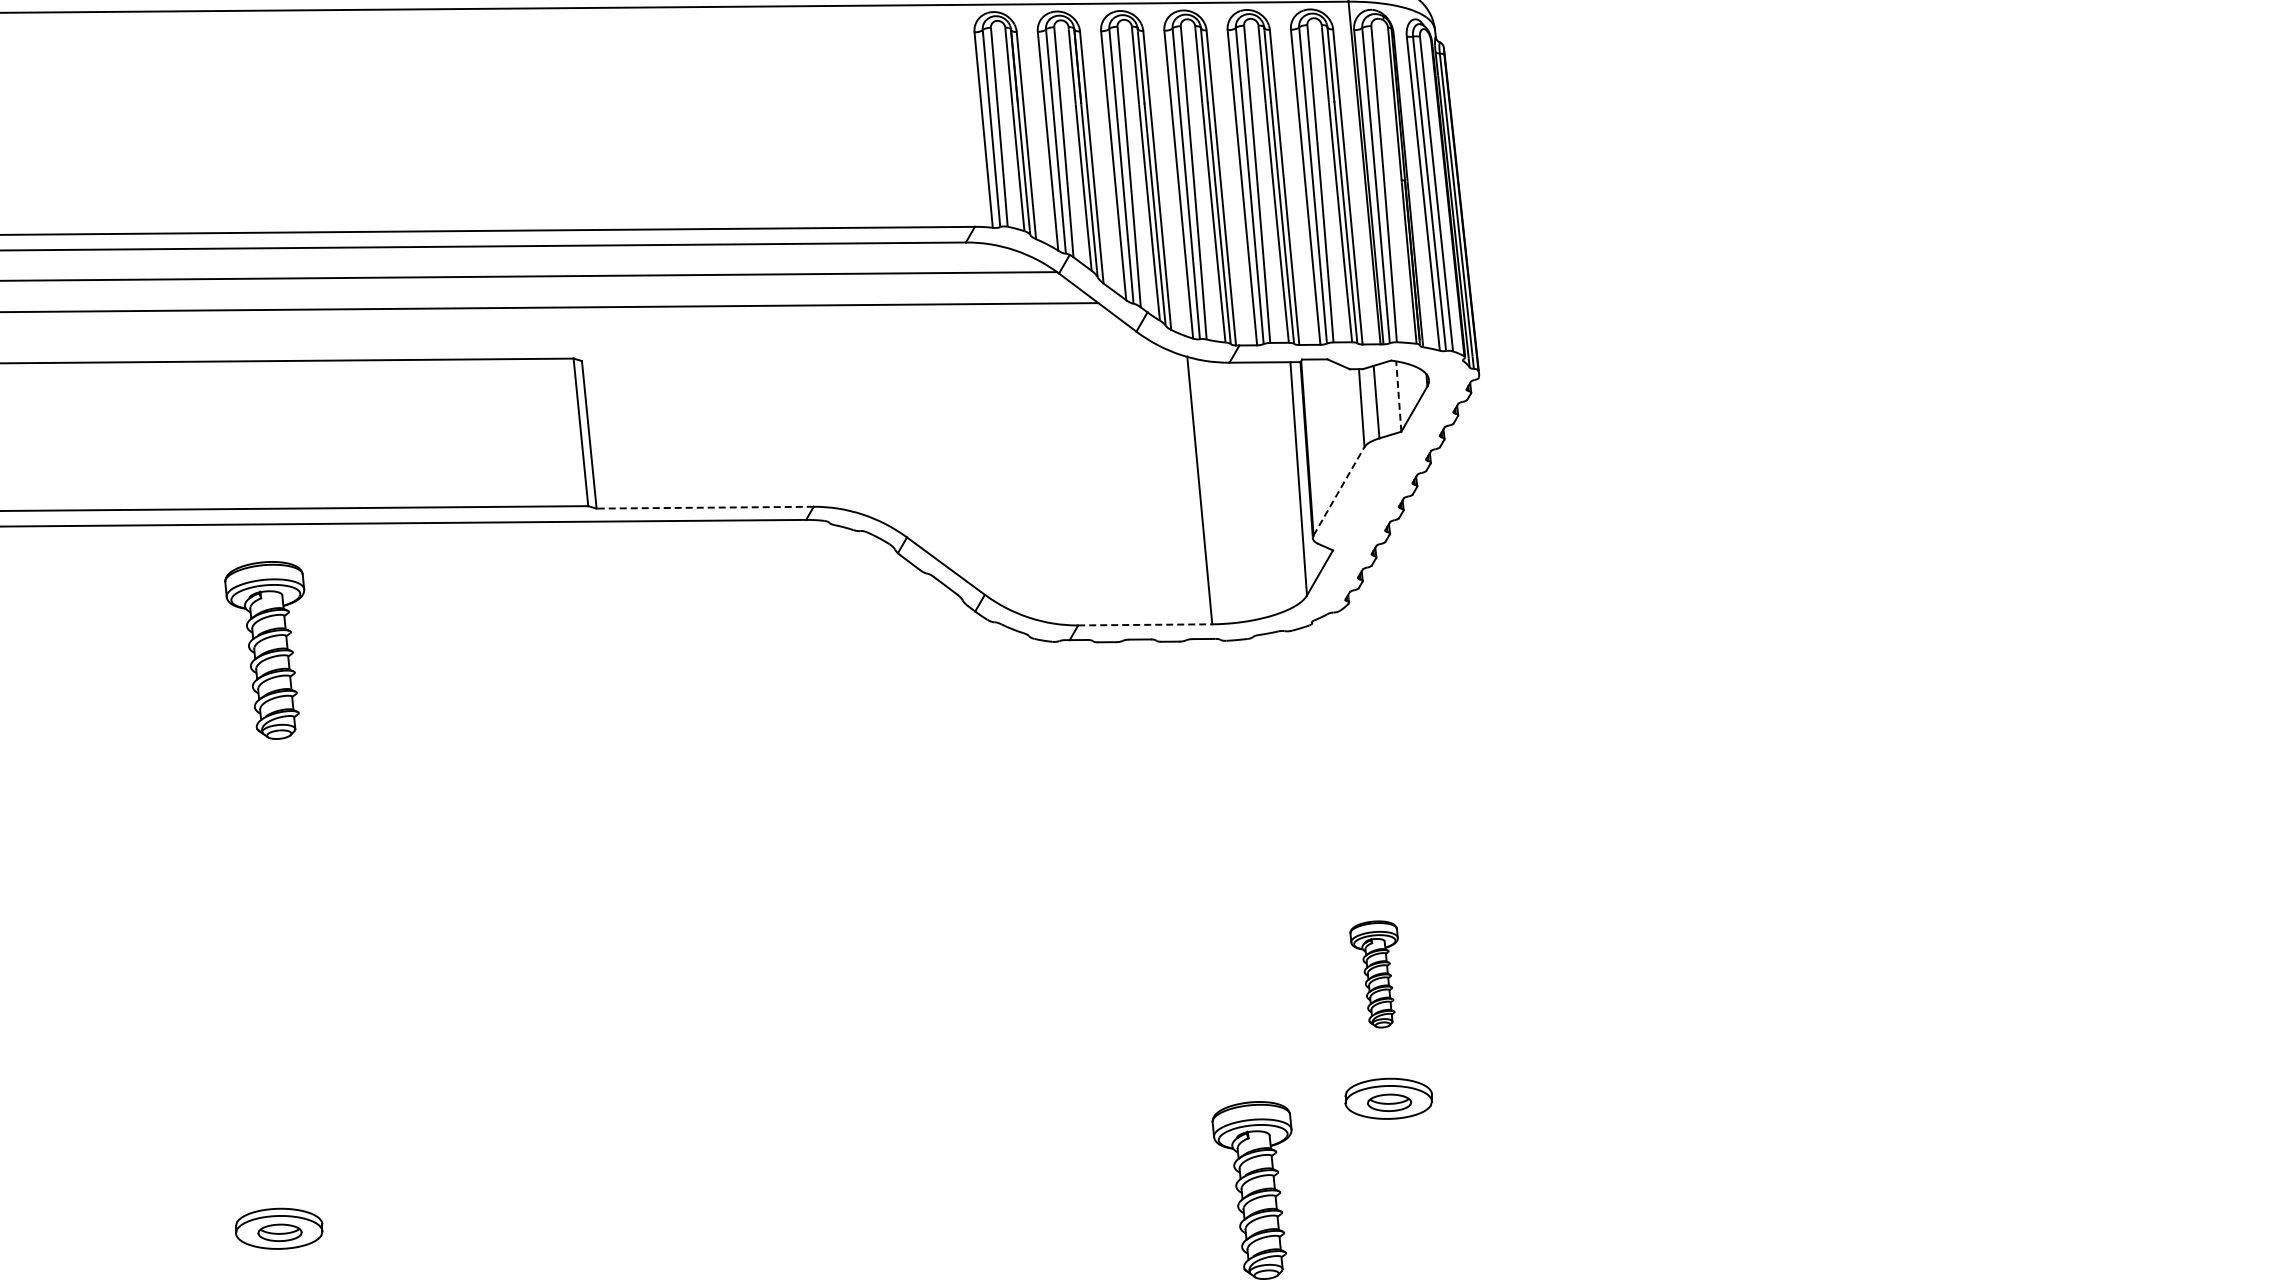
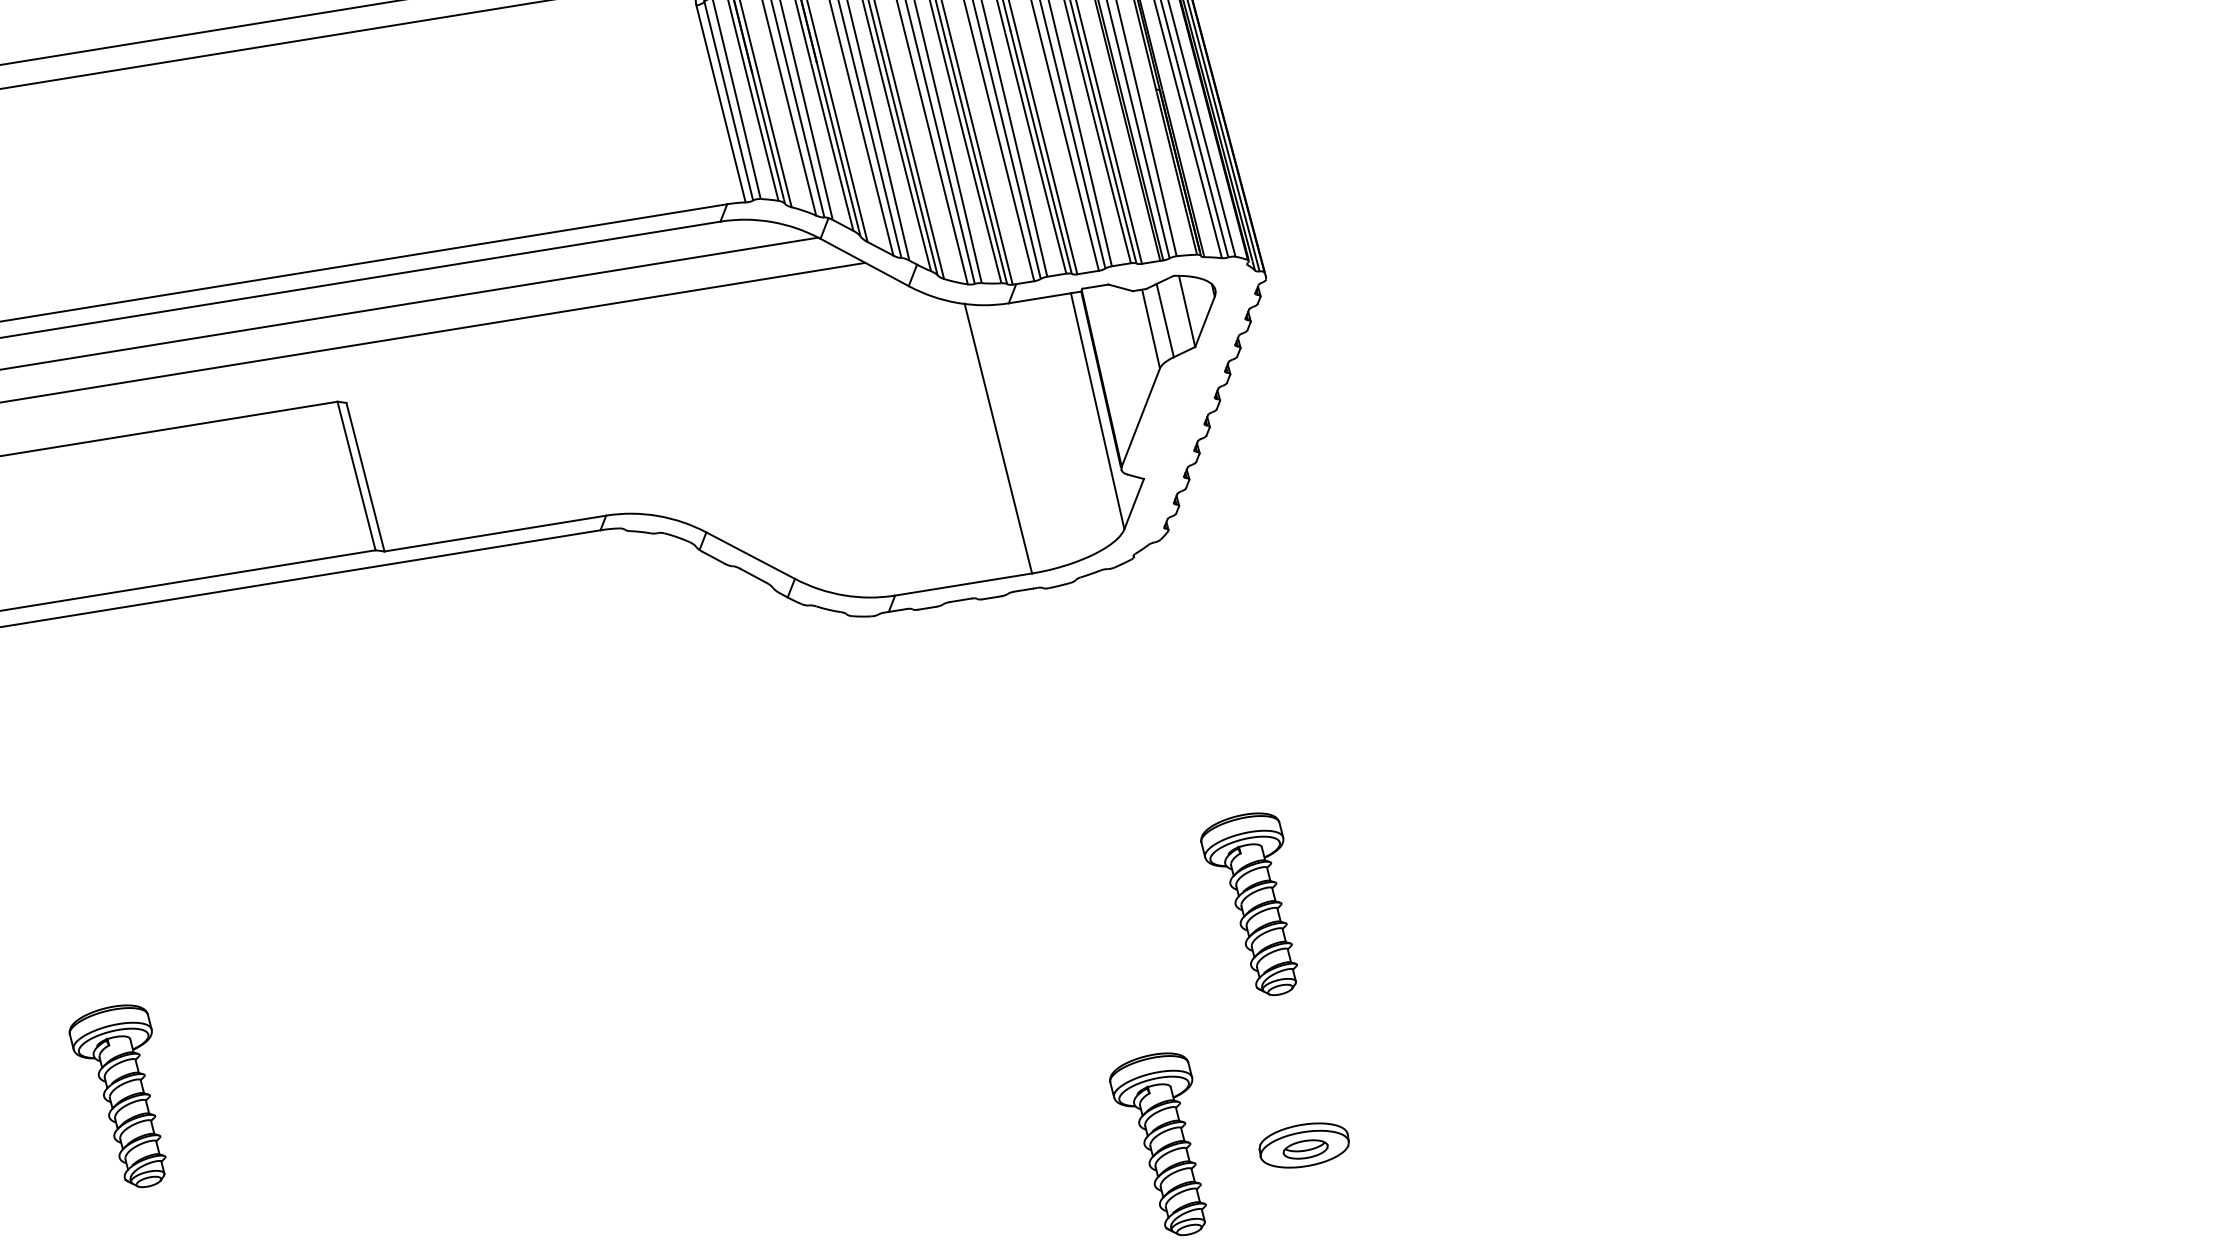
line: (1398, 396) -> (1186, 311), dashed -> solid
line: (1339, 490) -> (1141, 416), dashed -> solid
line: (705, 507) -> (495, 533), dashed -> solid
line: (1145, 624) -> (963, 584), dashed -> solid
part: (264, 650) -> (120, 1098), moved
part: (1373, 974) -> (1251, 906), size x1.67
part: (1388, 1098) -> (1303, 1145), moved

